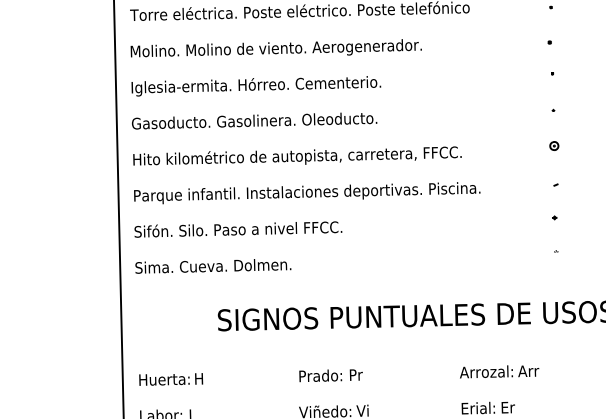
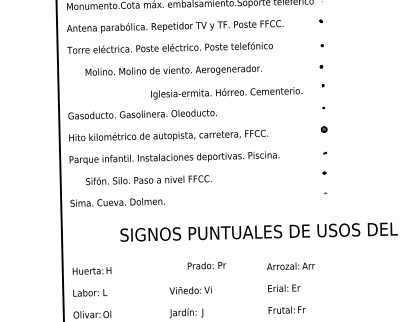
text: (275, 48) -> (173, 70), moved
text: (256, 86) -> (226, 93), moved
text: (237, 230) -> (148, 180), moved
text: (330, 375) -> (206, 265), moved

